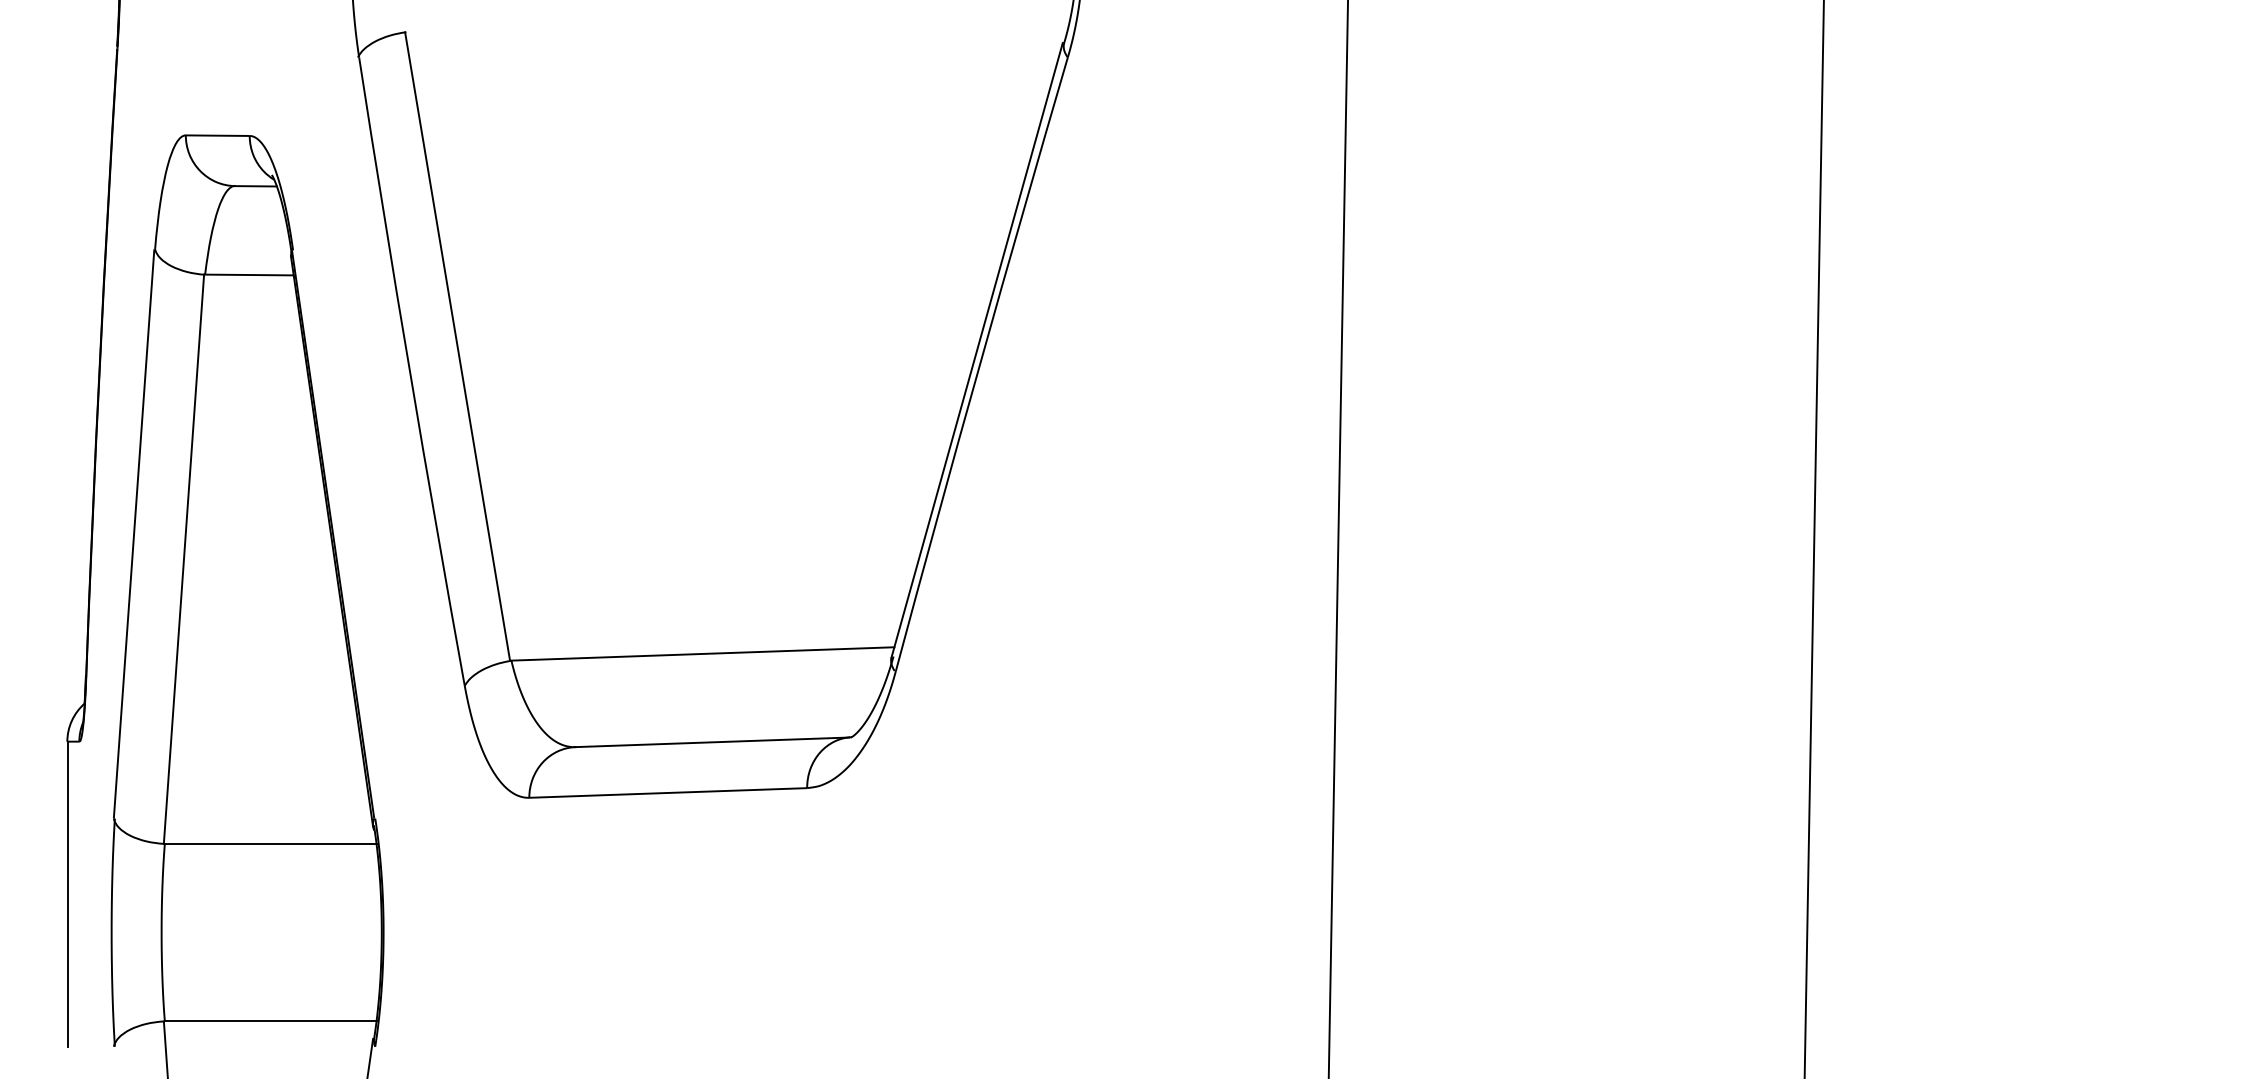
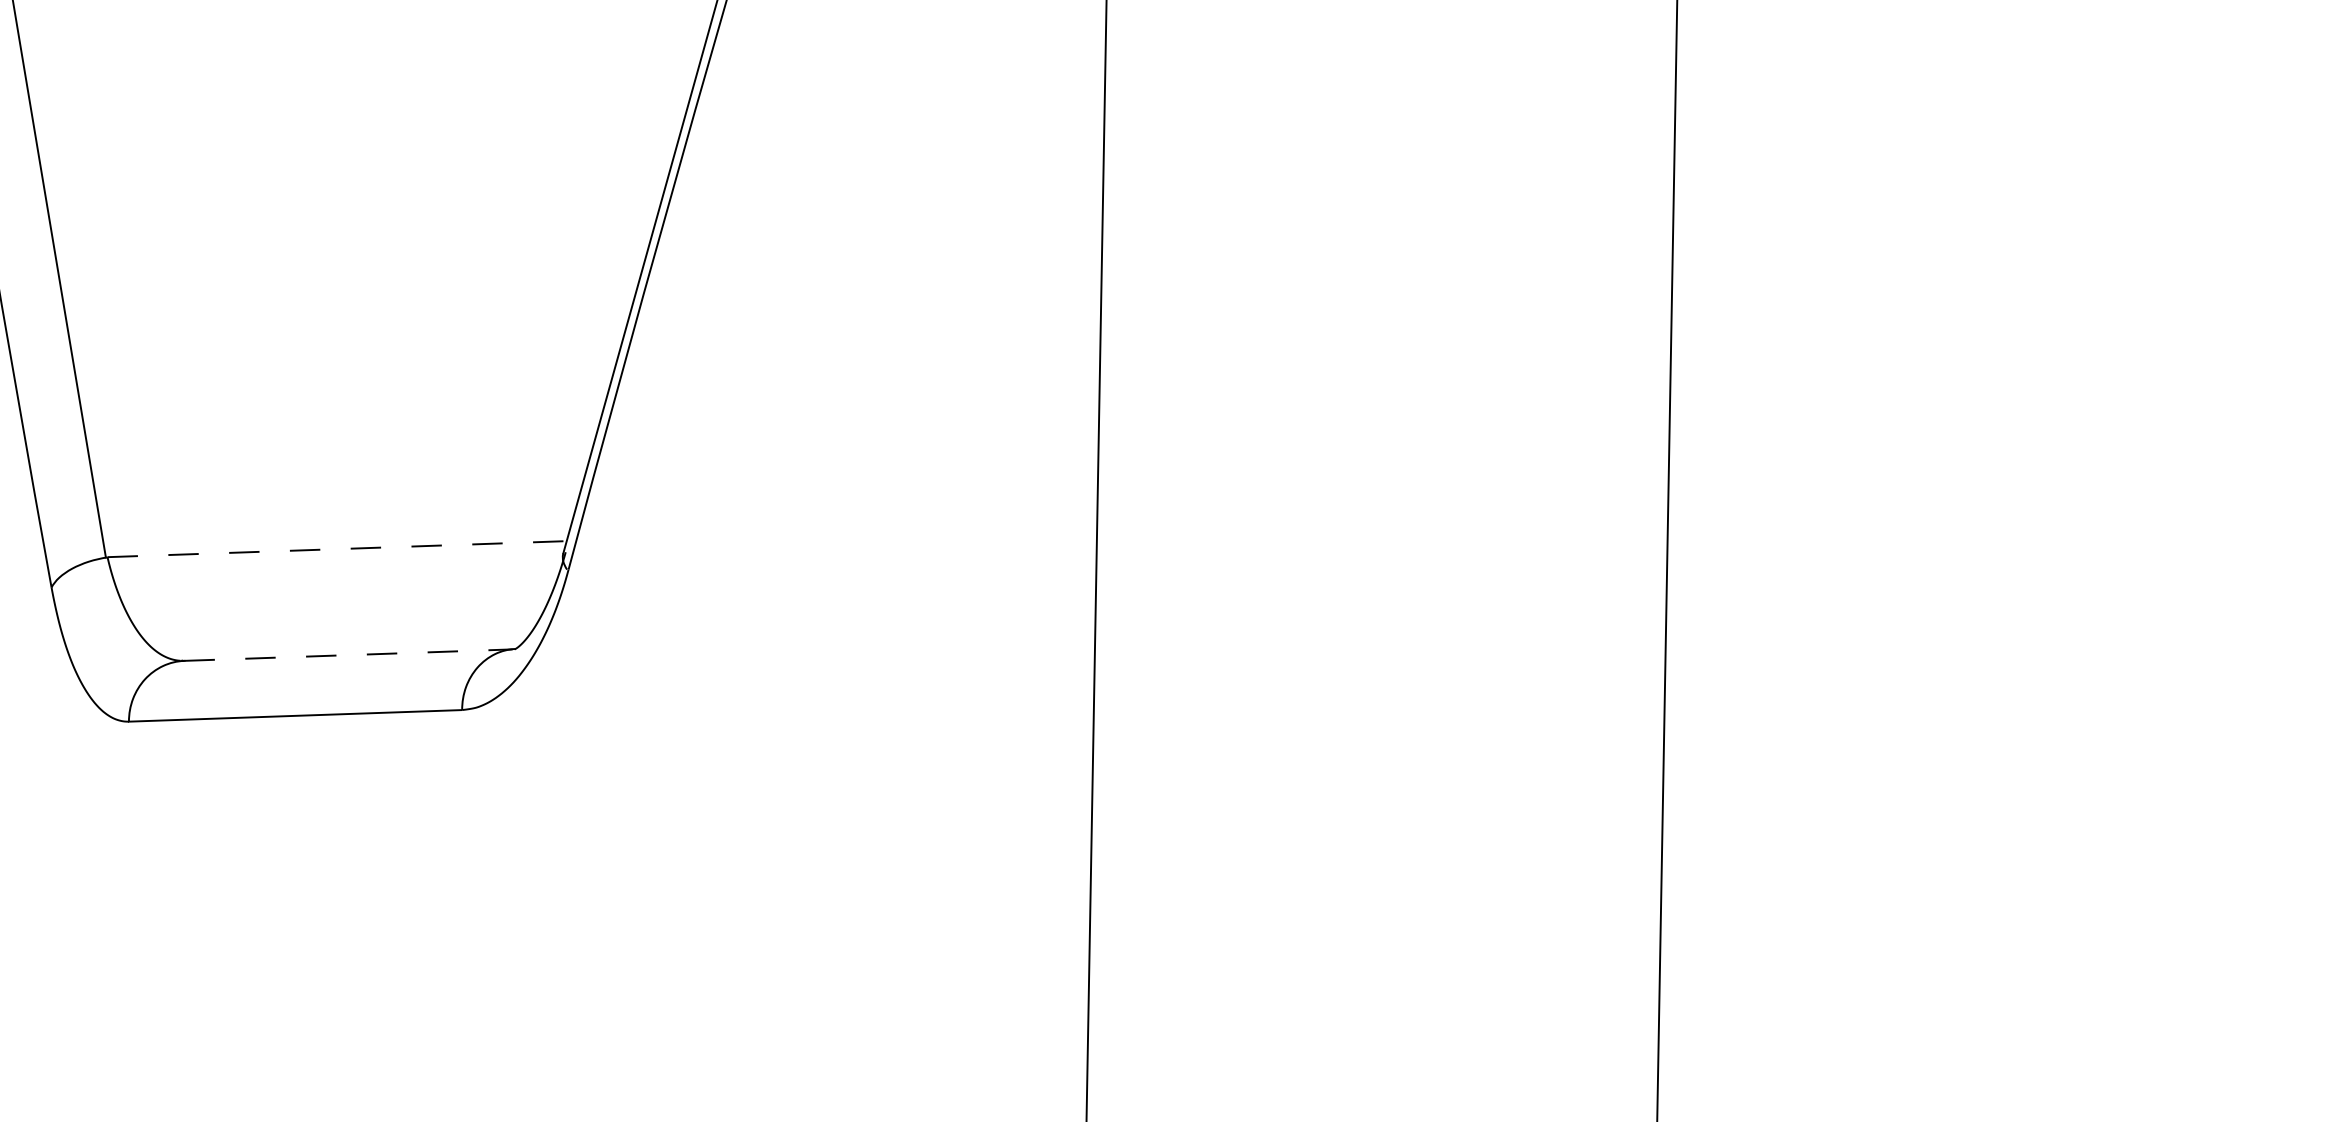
line: (702, 653) -> (336, 548), solid -> dashed
line: (712, 742) -> (348, 655), solid -> dashed

